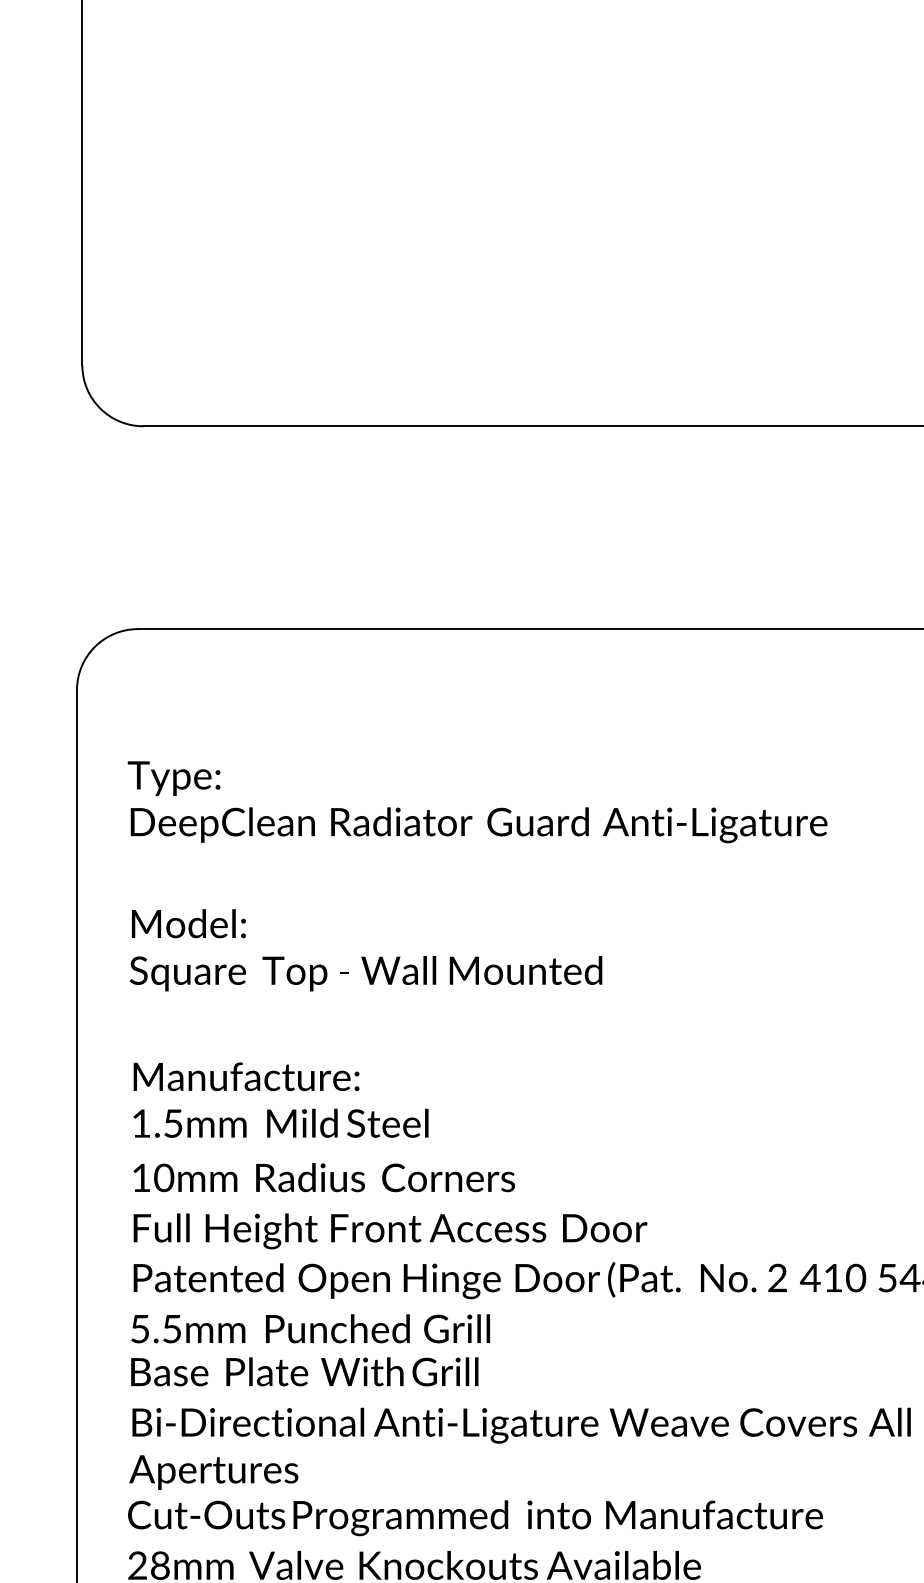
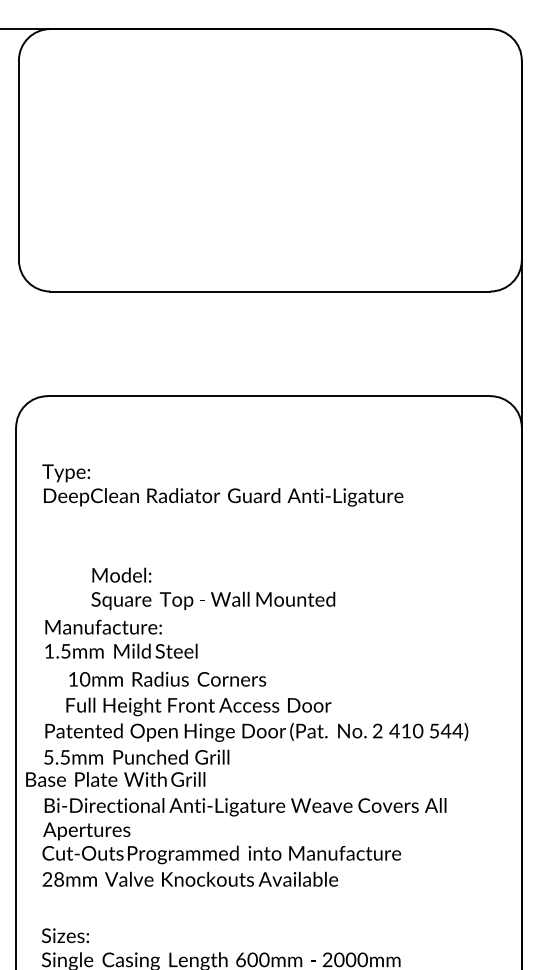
text: (366, 949) -> (213, 588), moved
text: (323, 1176) -> (167, 678), moved
text: (389, 1230) -> (198, 706), moved
text: (304, 1371) -> (115, 779), moved

